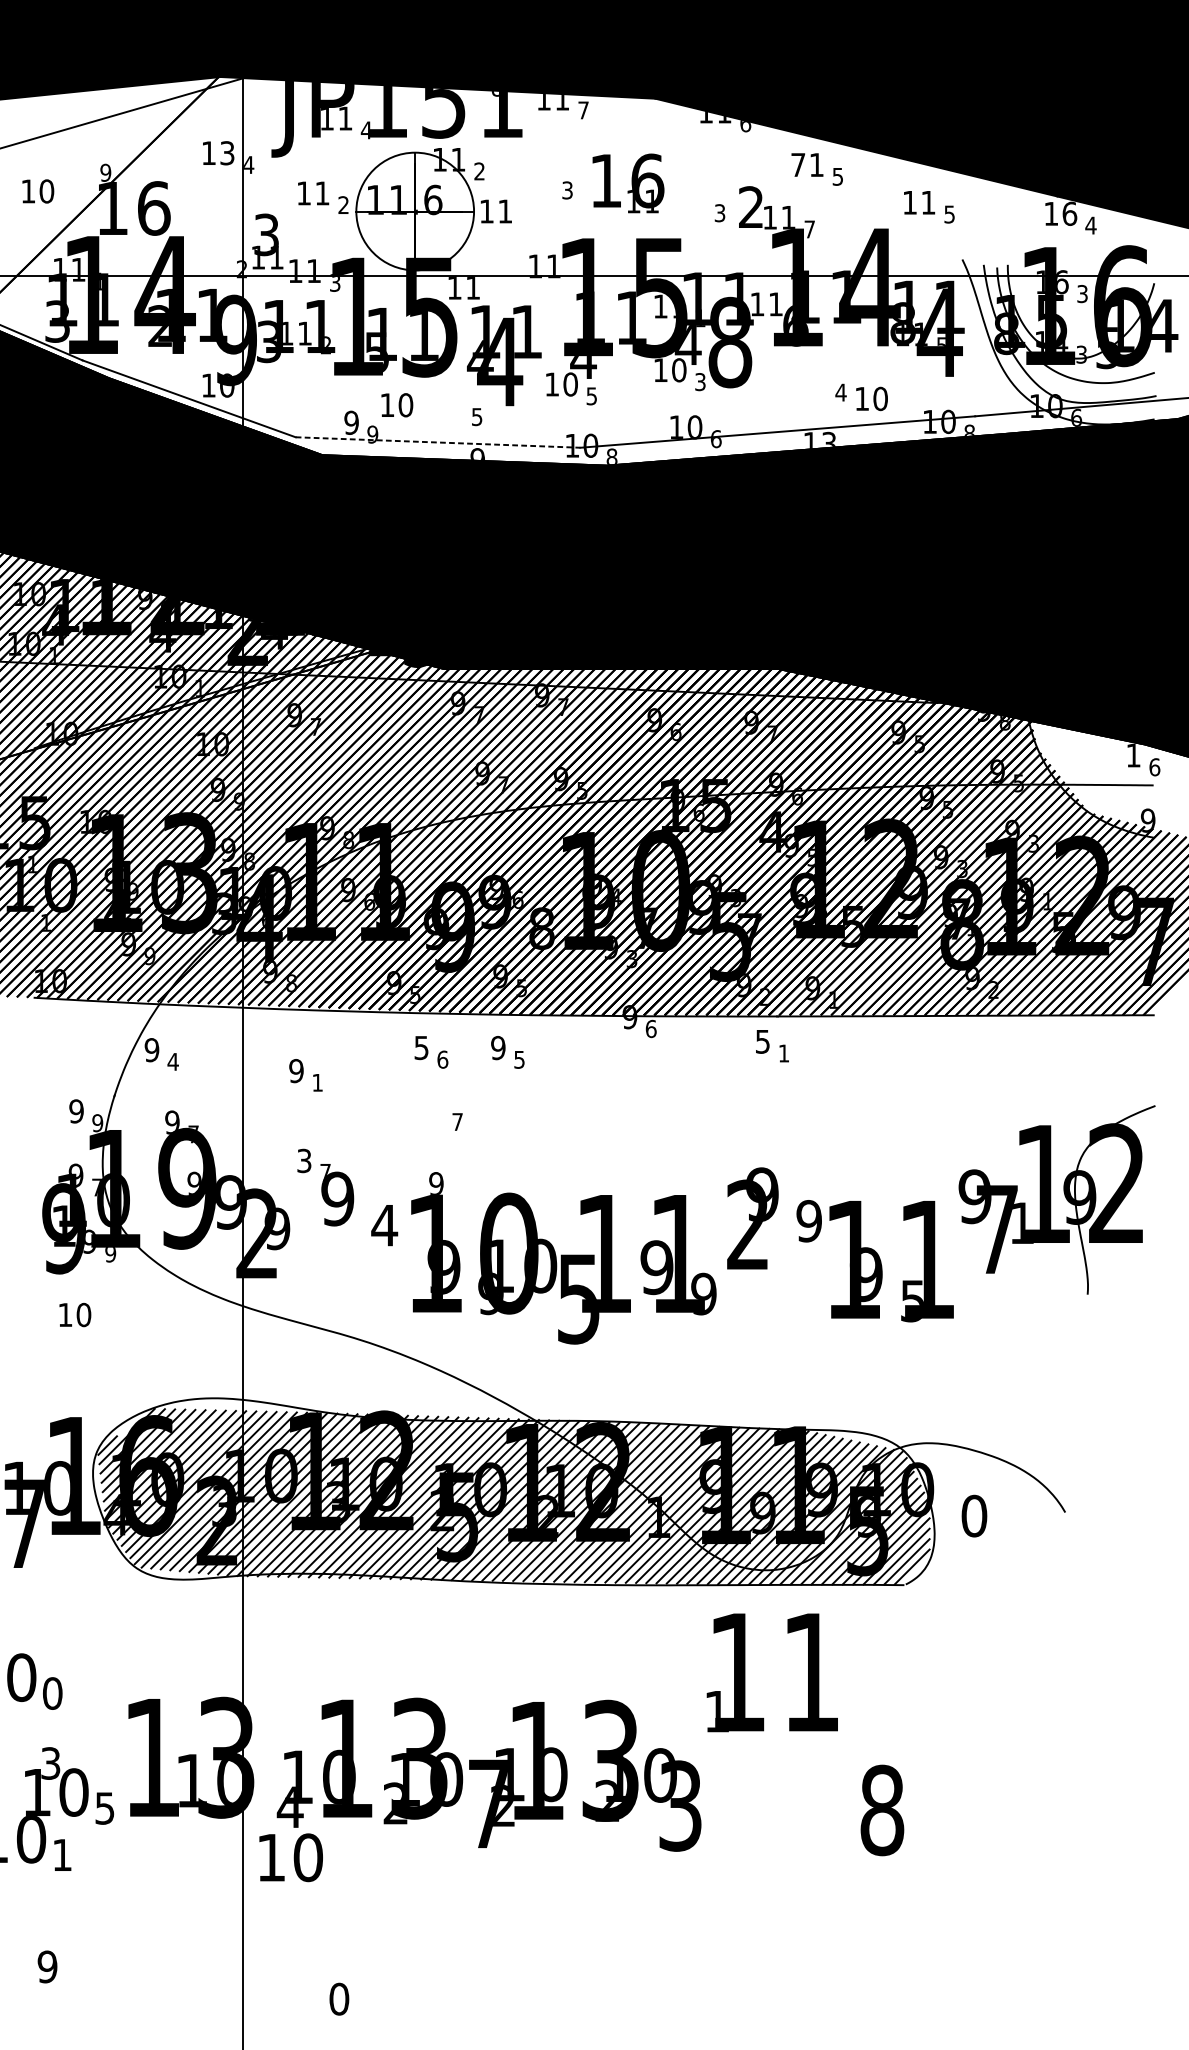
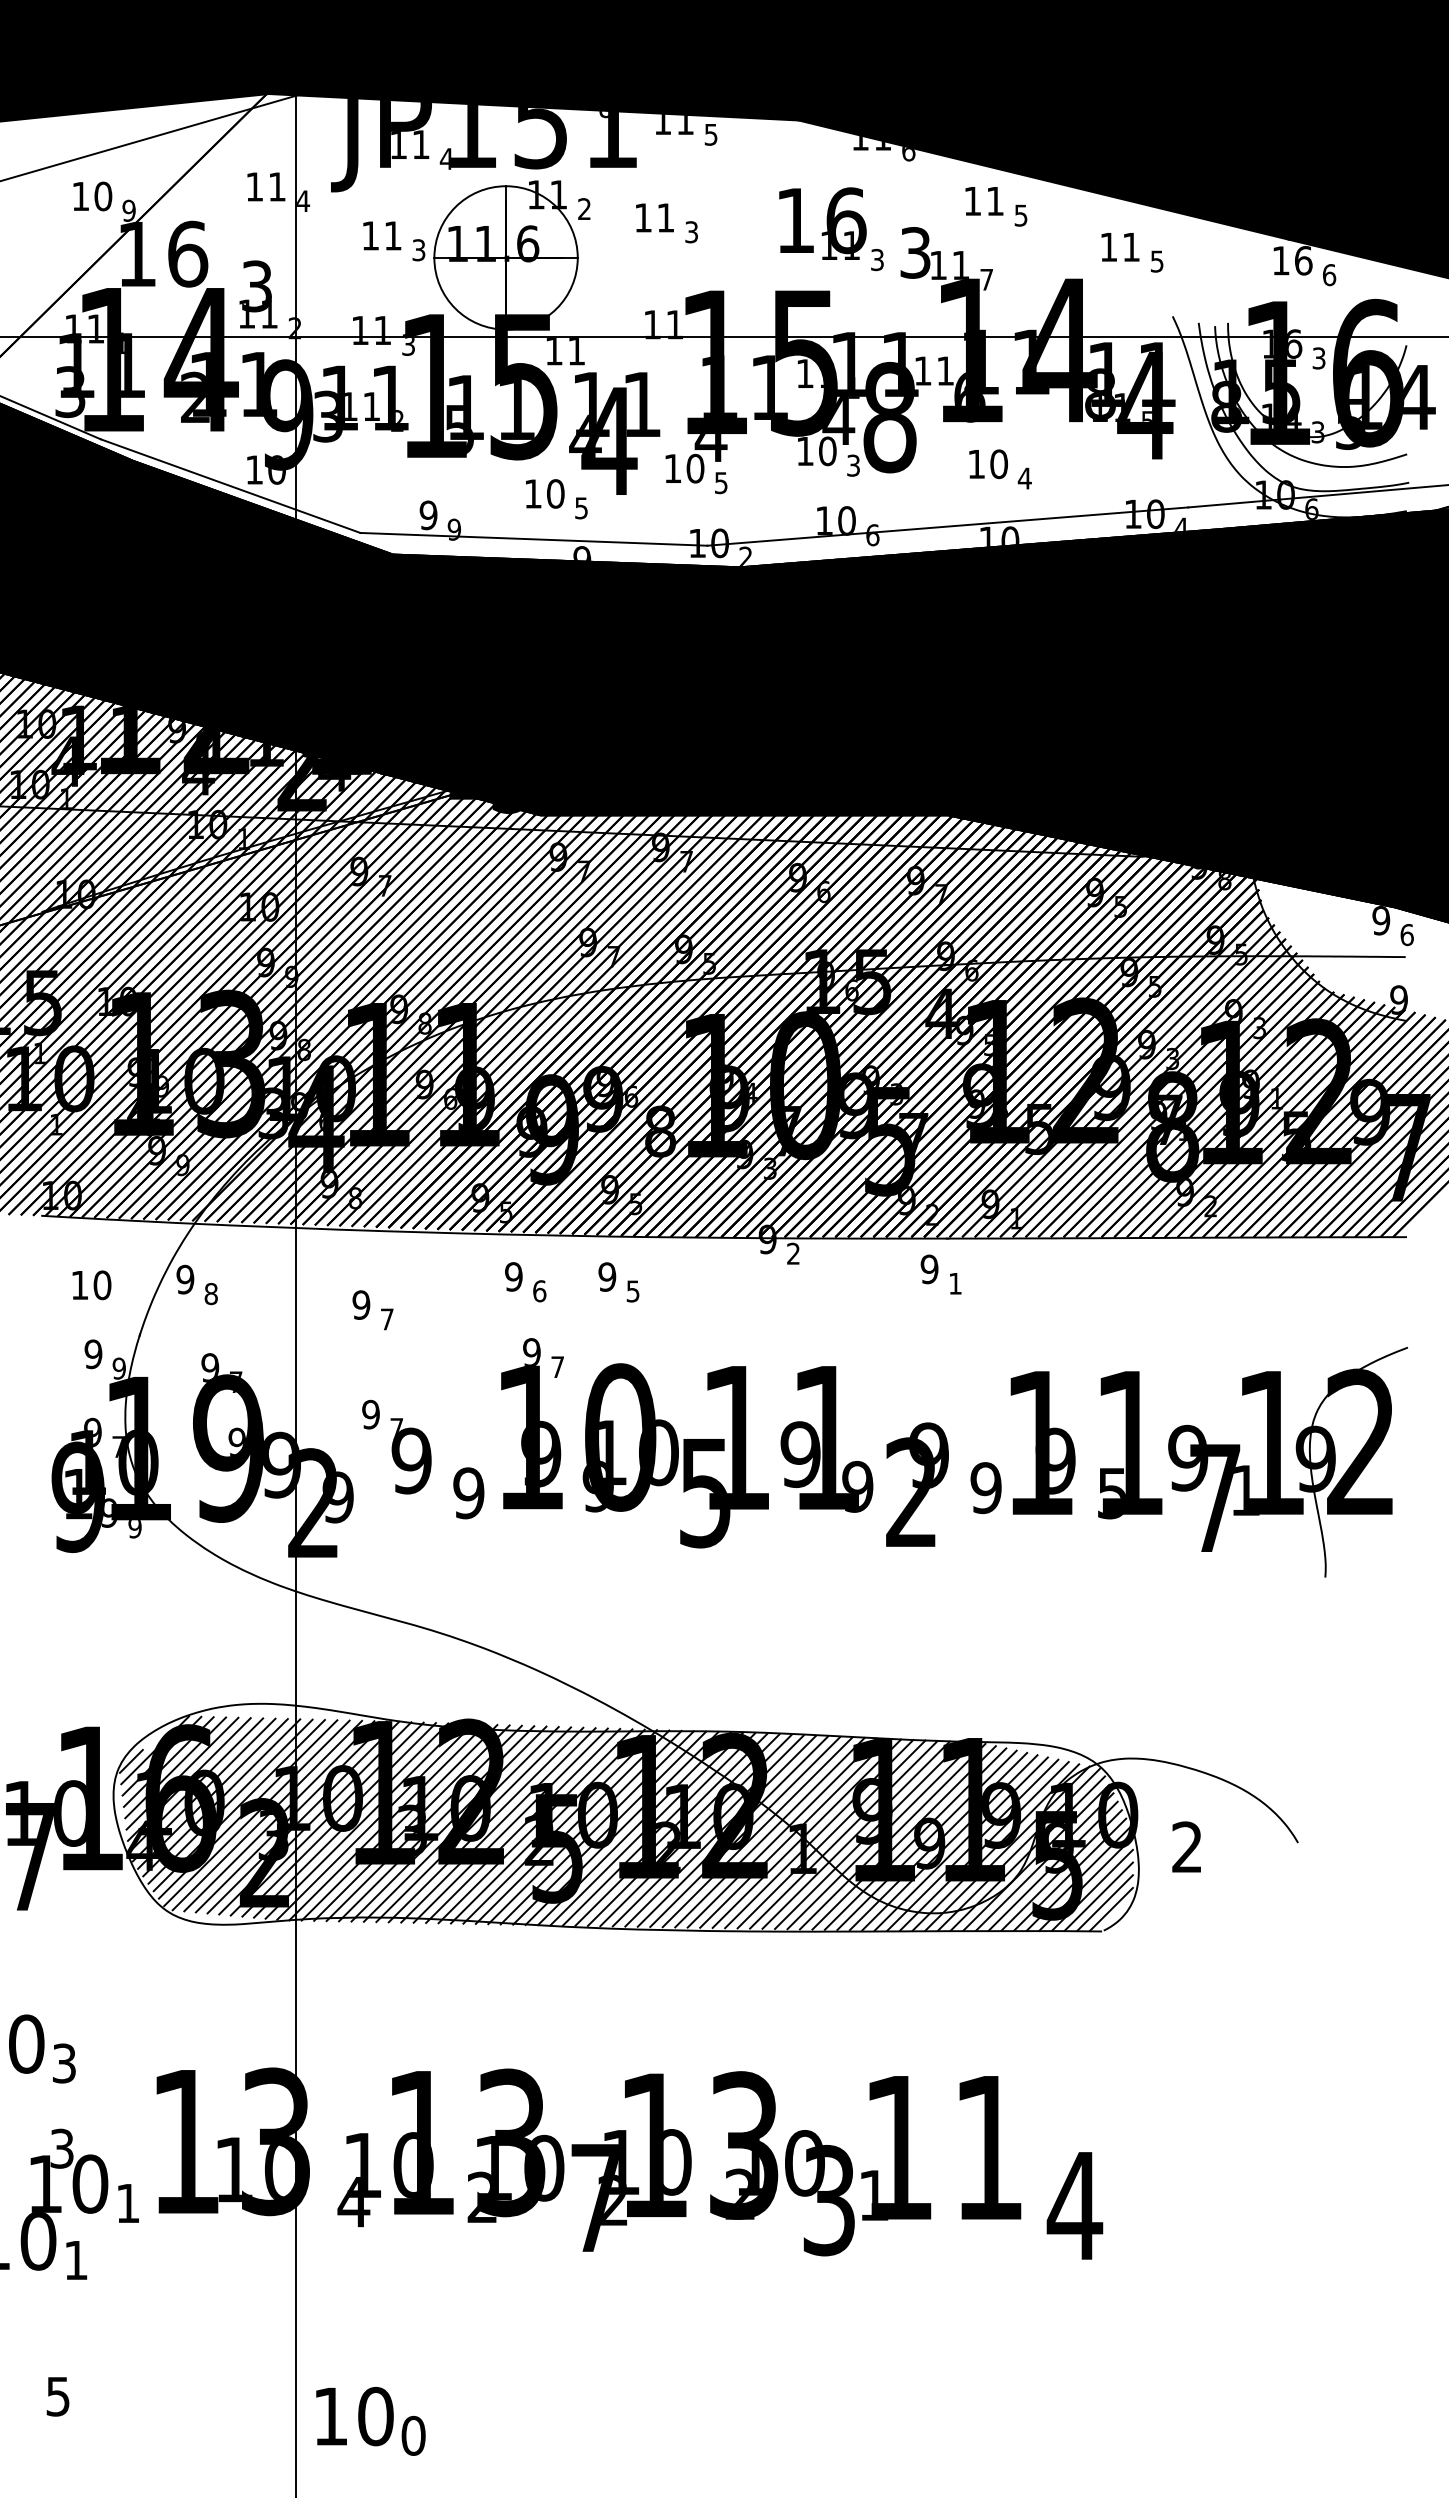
text: (583, 110) -> (710, 134), 7 -> 5
text: (226, 152) -> (276, 186), 13 -> 11
text: (798, 165) -> (972, 201), 71 -> 11
text: (628, 183) -> (822, 223), moved
text: (37, 191) -> (92, 196), moved
text: (343, 205) -> (418, 250), 2 -> 3
text: (751, 207) -> (915, 252), 2 -> 3
text: (496, 211) -> (654, 217), moved
text: (1091, 225) -> (1329, 275), 4 -> 6
text: (267, 241) -> (258, 294), moved
text: (871, 399) -> (988, 464), moved
text: (397, 404) -> (545, 493), moved
text: (968, 430) -> (1180, 524), 8 -> 4
text: (829, 439) -> (1010, 535), 13 -> 10
line: (437, 442) -> (533, 539), dashed -> solid
text: (611, 455) -> (745, 555), 8 -> 2
text: (1133, 755) -> (1381, 920), 1 -> 9
text: (651, 1028) -> (793, 1253), 6 -> 2
text: (762, 1041) -> (929, 1268), 5 -> 9
text: (421, 1047) -> (513, 1276), 5 -> 9
text: (173, 1061) -> (211, 1293), 4 -> 8
text: (317, 1082) -> (387, 1319), 1 -> 7
text: (303, 1160) -> (370, 1414), 3 -> 9
text: (384, 1225) -> (468, 1493), 4 -> 9
text: (564, 1258) -> (687, 1443), moved
text: (891, 1261) -> (1086, 1445), moved
text: (74, 1315) -> (91, 1285), moved
text: (973, 1516) -> (1186, 1847), 0 -> 2
text: (772, 1673) -> (941, 2148), moved
text: (52, 1693) -> (64, 2063), 0 -> 3
text: (104, 1808) -> (127, 2203), 5 -> 1
text: (881, 1810) -> (1074, 2205), 8 -> 4
text: (290, 1857) -> (354, 2416), moved
text: (47, 1966) -> (58, 2396), 9 -> 5

